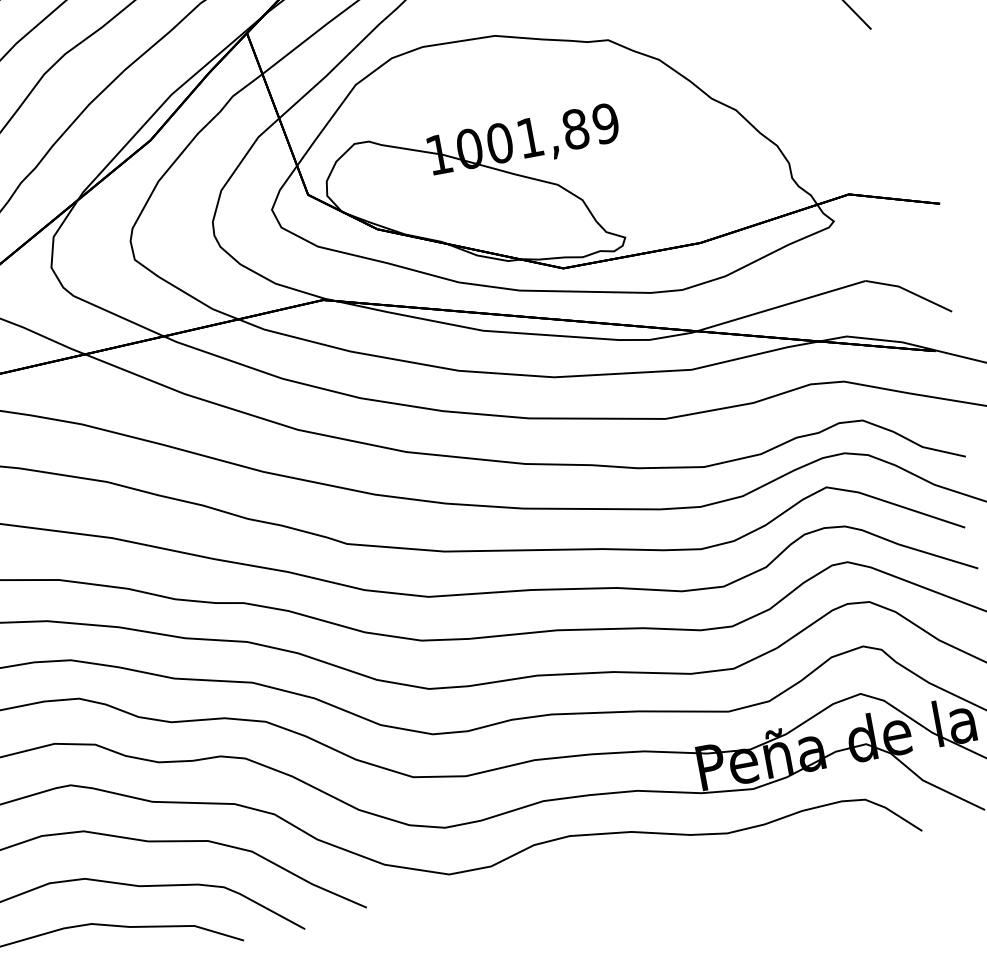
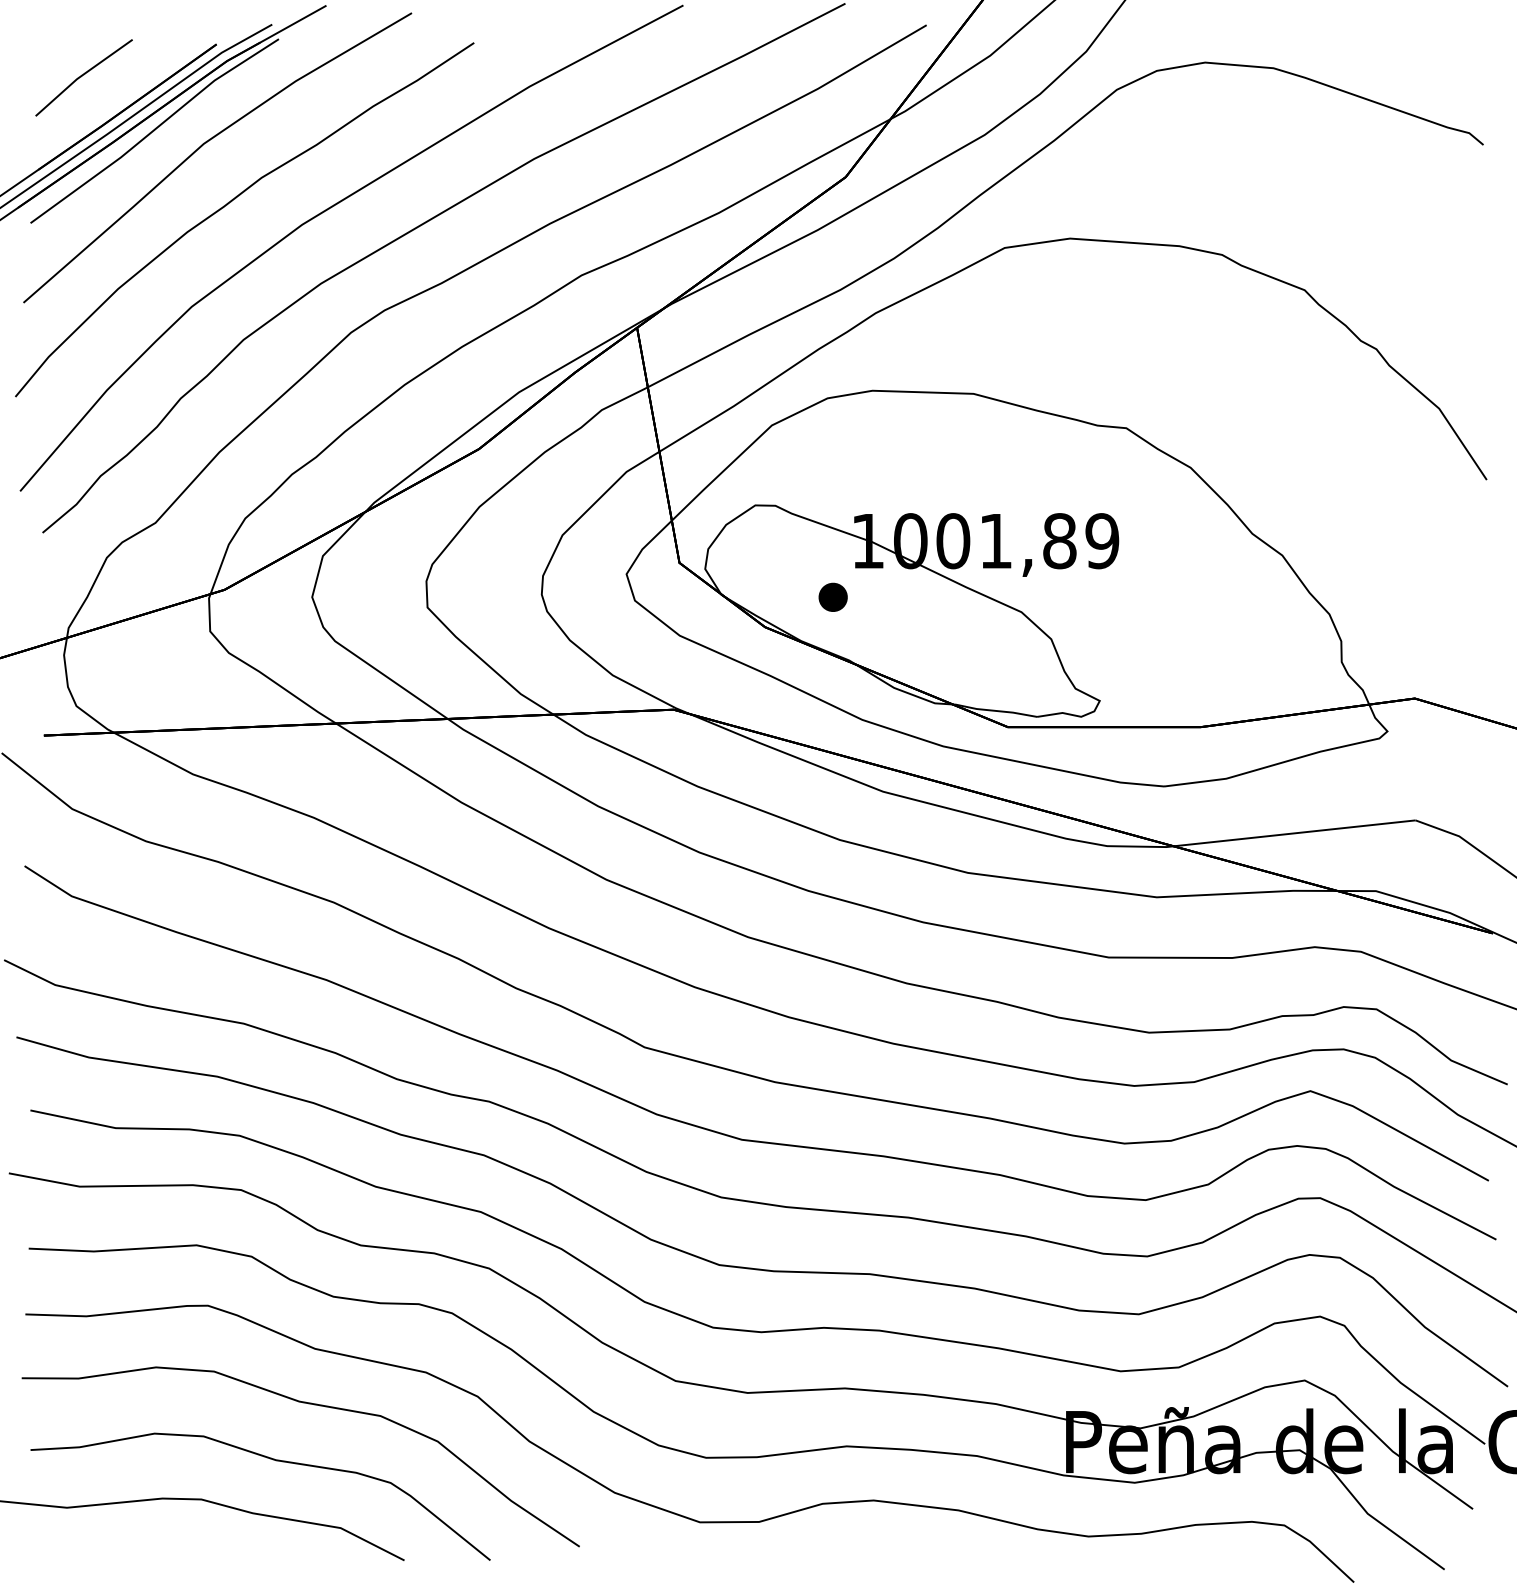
part: (421, 198) -> (832, 596), added

